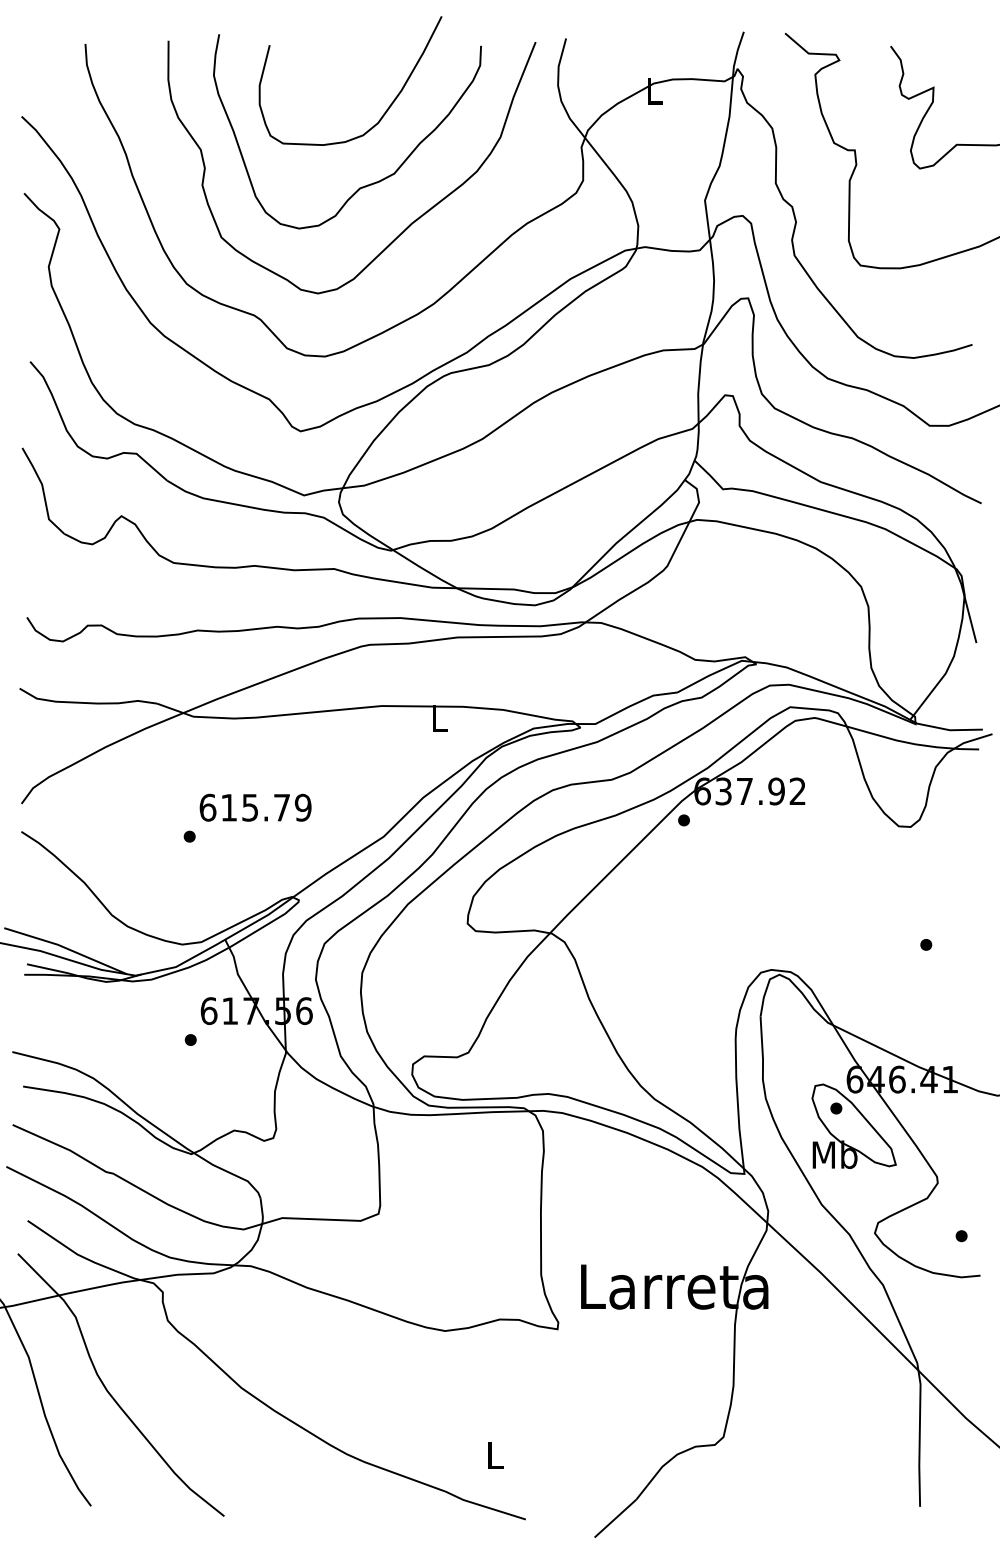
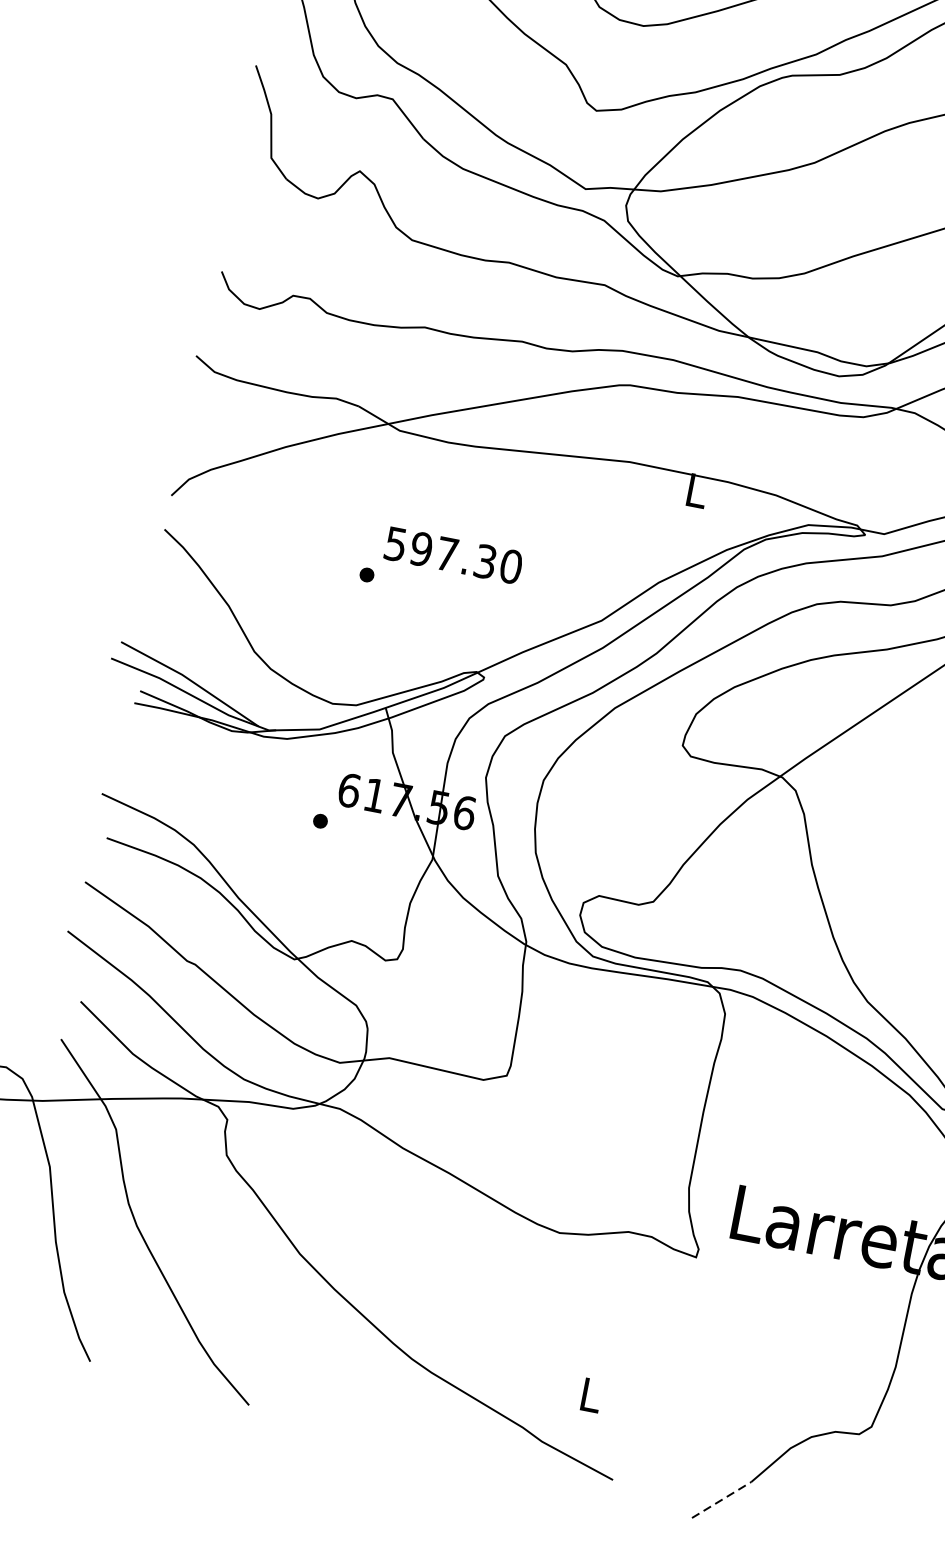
text: (255, 807) -> (453, 555), 615.79 -> 597.30
line: (615, 1518) -> (721, 1499), solid -> dashed

